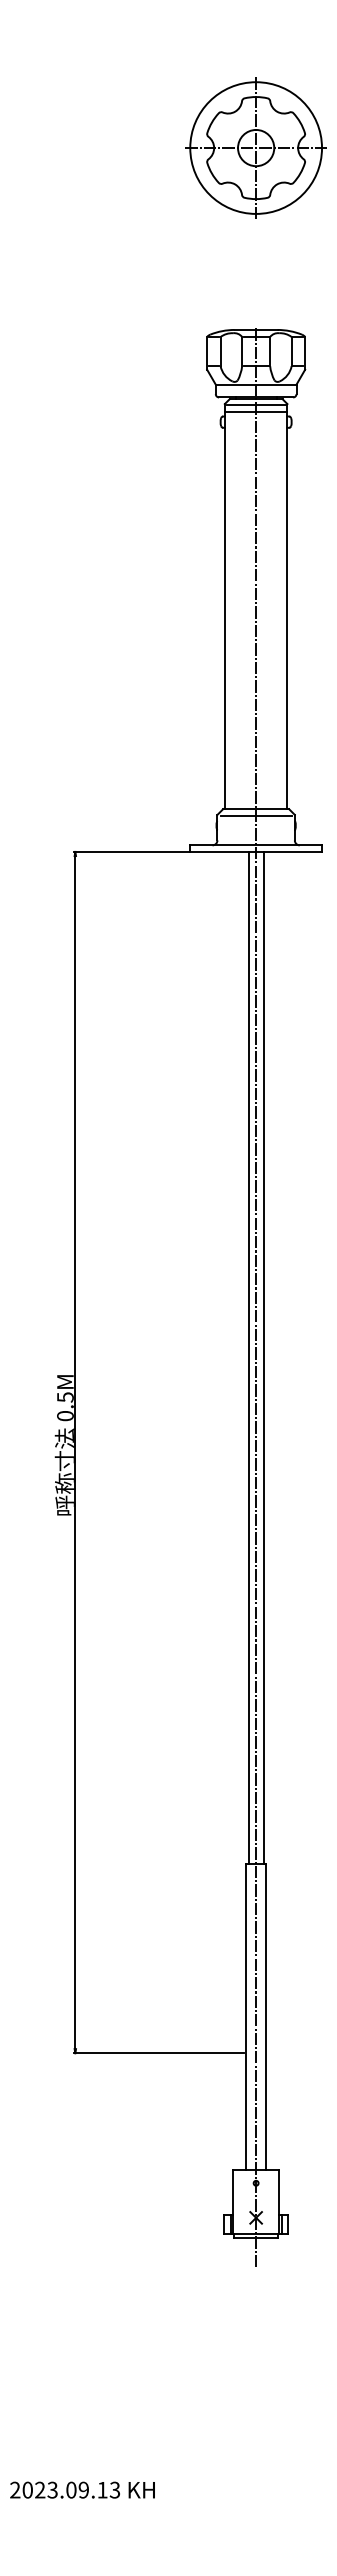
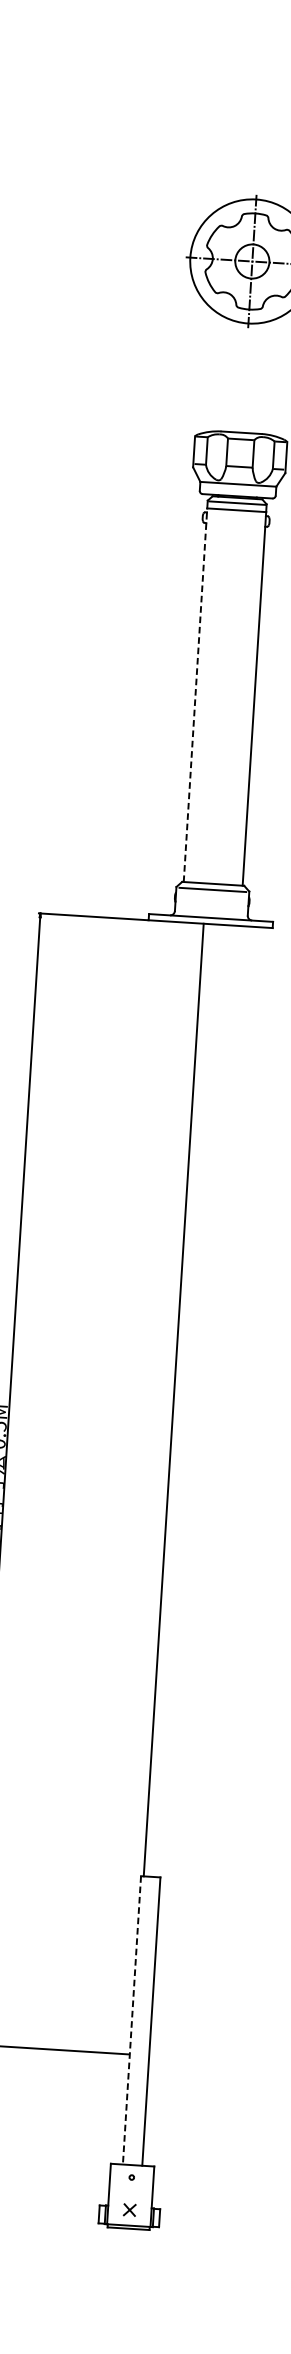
line: (224, 610) -> (195, 694), solid -> dashed
line: (256, 1297) -> (184, 1343), removed
line: (263, 1357) -> (187, 1400), removed
line: (245, 2017) -> (131, 2020), solid -> dashed

